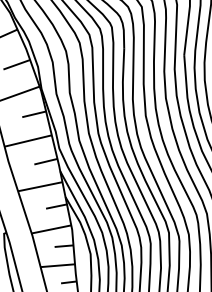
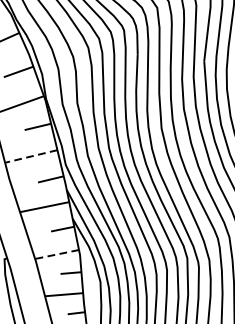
line: (27, 141) -> (30, 157), solid -> dashed
line: (51, 229) -> (57, 254), solid -> dashed

